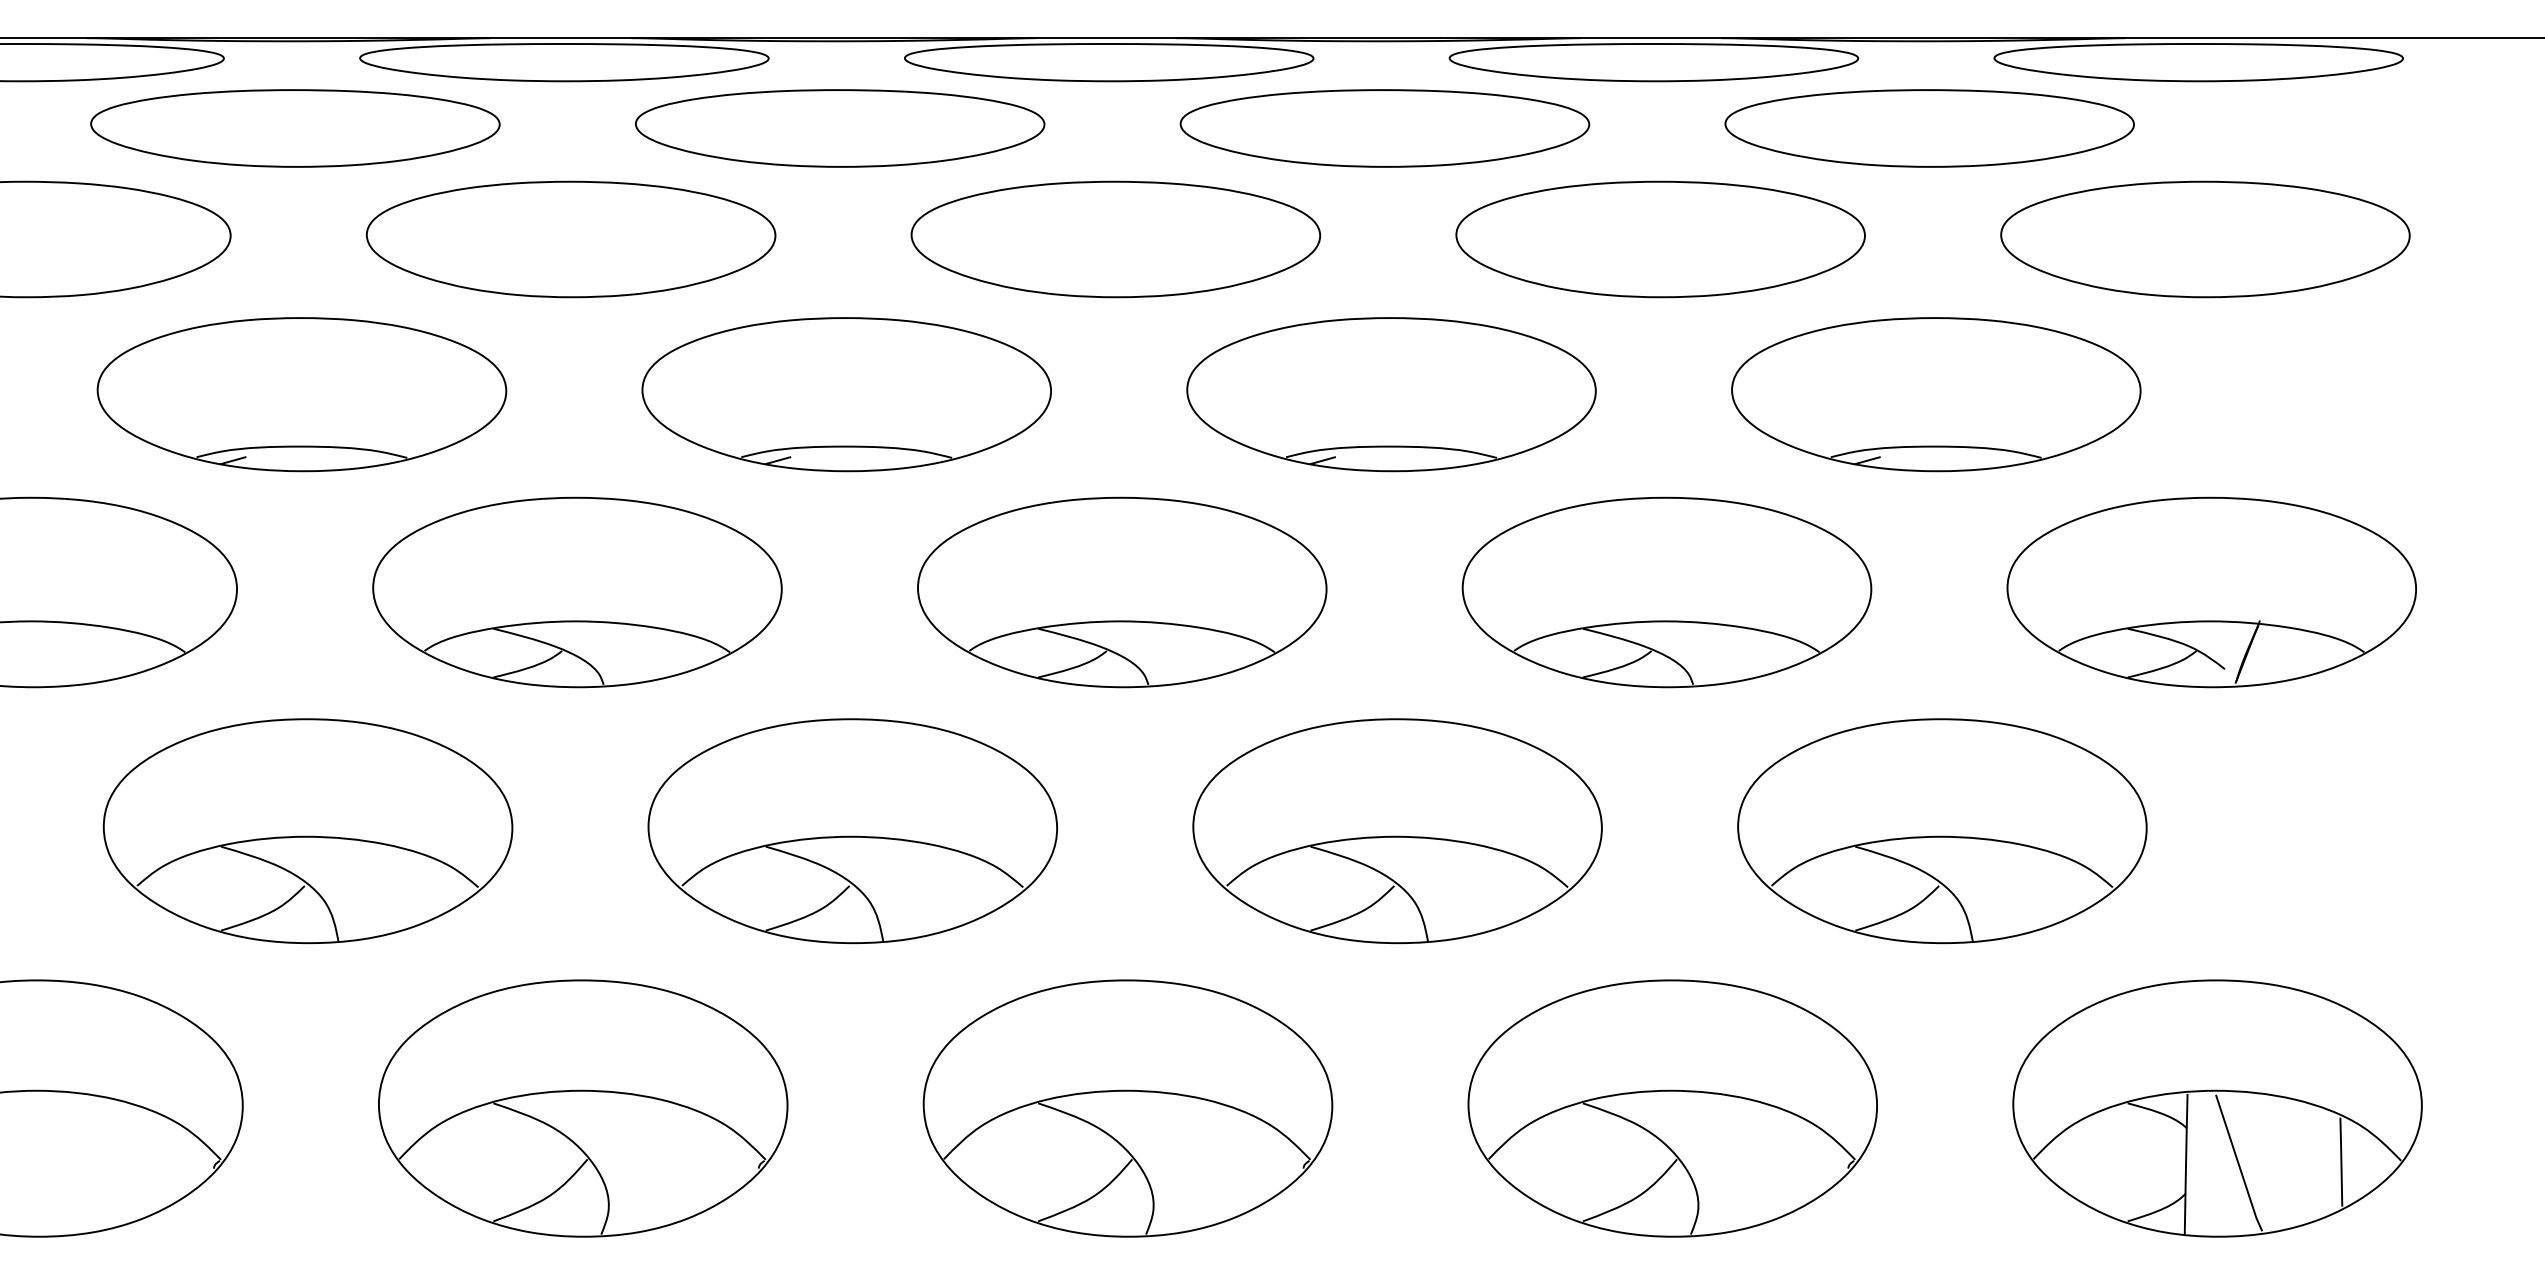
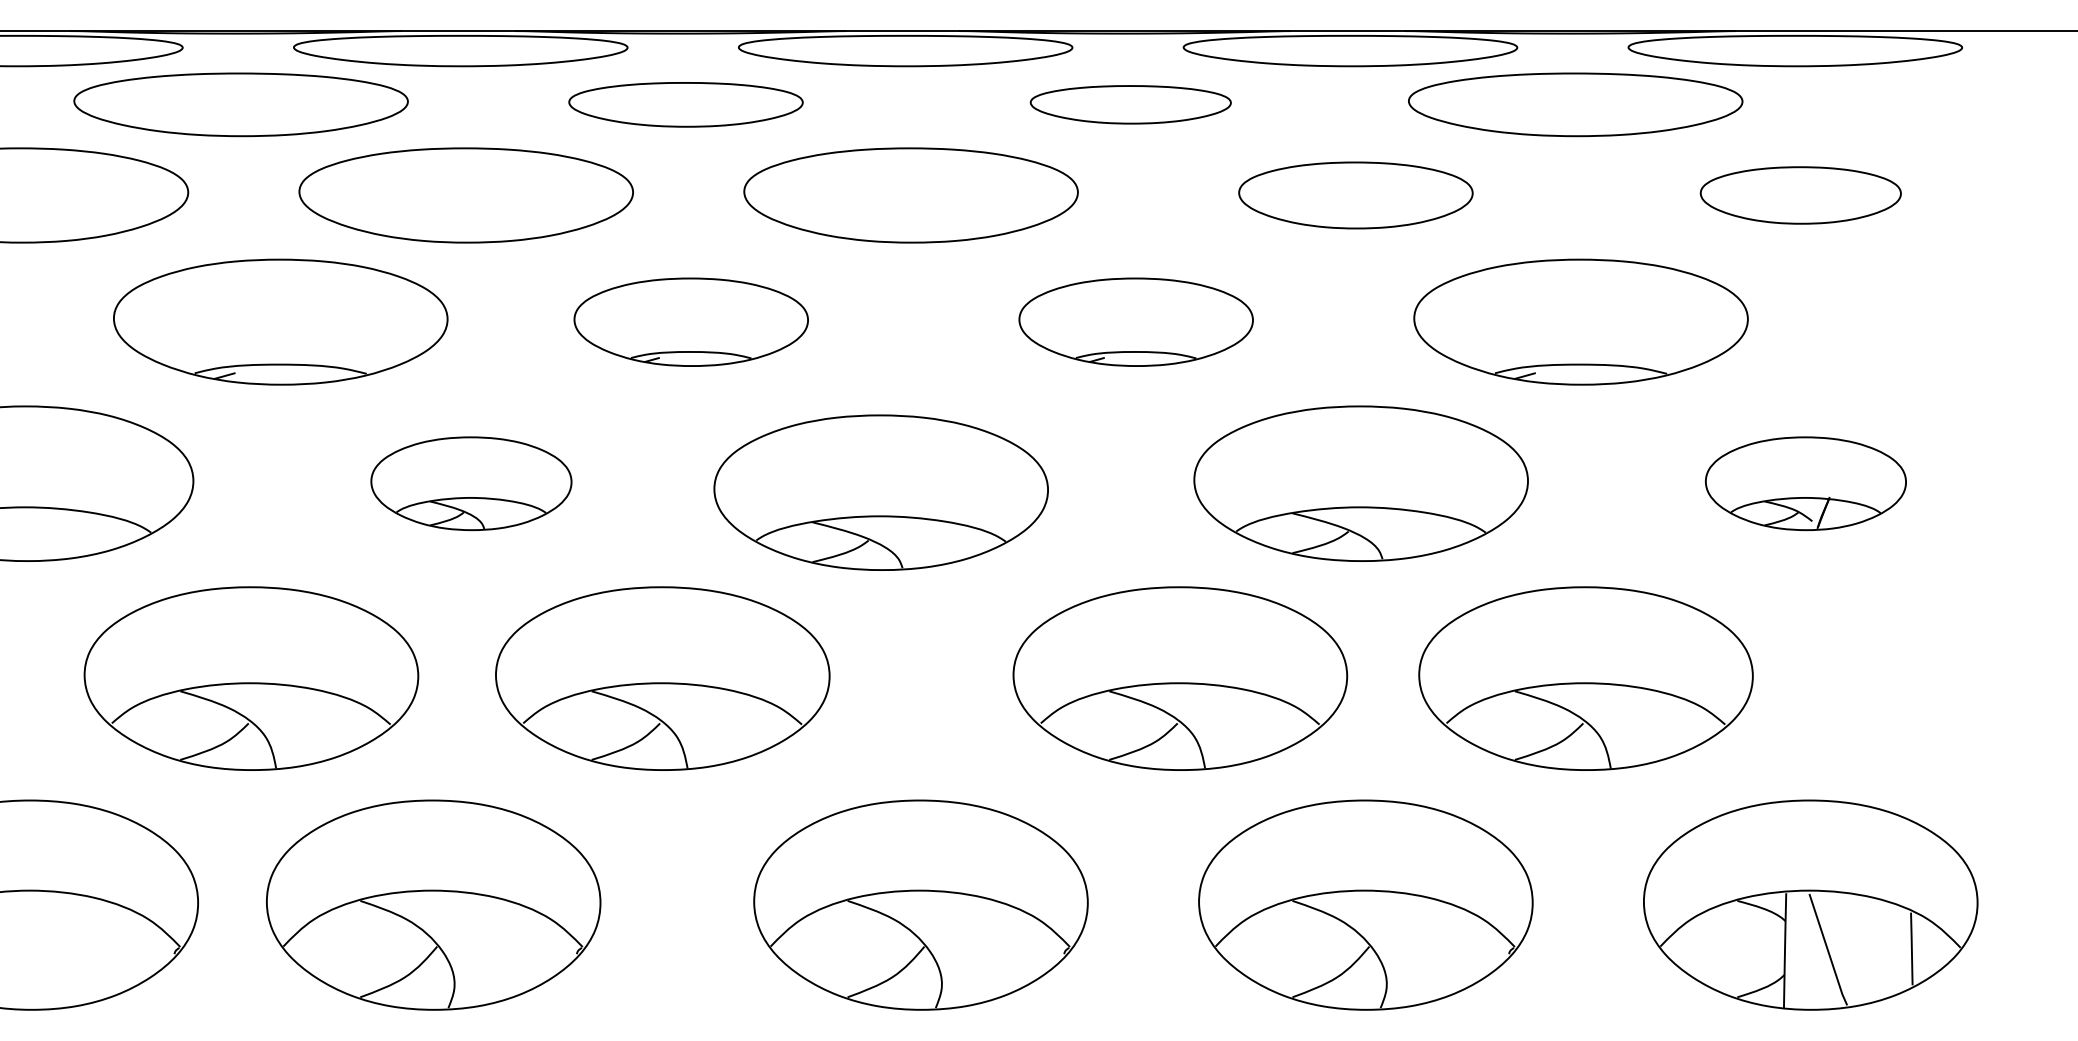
part: (840, 128) -> (686, 104), size x0.7
part: (1384, 128) -> (1130, 104), size x0.6
part: (1660, 239) -> (1355, 195), size x0.7
part: (2205, 239) -> (1800, 195), size x0.6
part: (301, 394) -> (280, 322), moved
part: (846, 394) -> (691, 322), size x0.7
part: (1391, 394) -> (1136, 322), size x0.7
part: (577, 592) -> (471, 483), size x0.6
part: (1122, 592) -> (881, 492), moved
part: (2211, 592) -> (1805, 483), size x0.6
part: (852, 830) -> (662, 678), moved
part: (1397, 830) -> (1180, 678), moved
part: (583, 1108) -> (433, 905), moved

